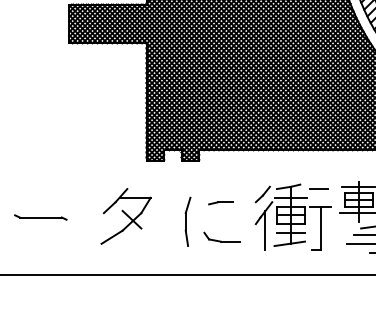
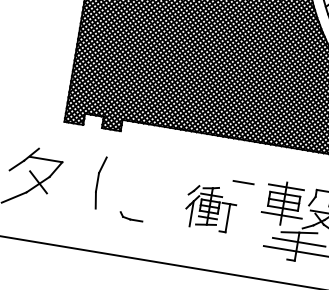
part: (220, 203) -> (135, 180), removed
part: (292, 216) -> (210, 207), size x0.6
part: (187, 221) -> (99, 182), moved
part: (221, 236) -> (131, 216), size x0.6

